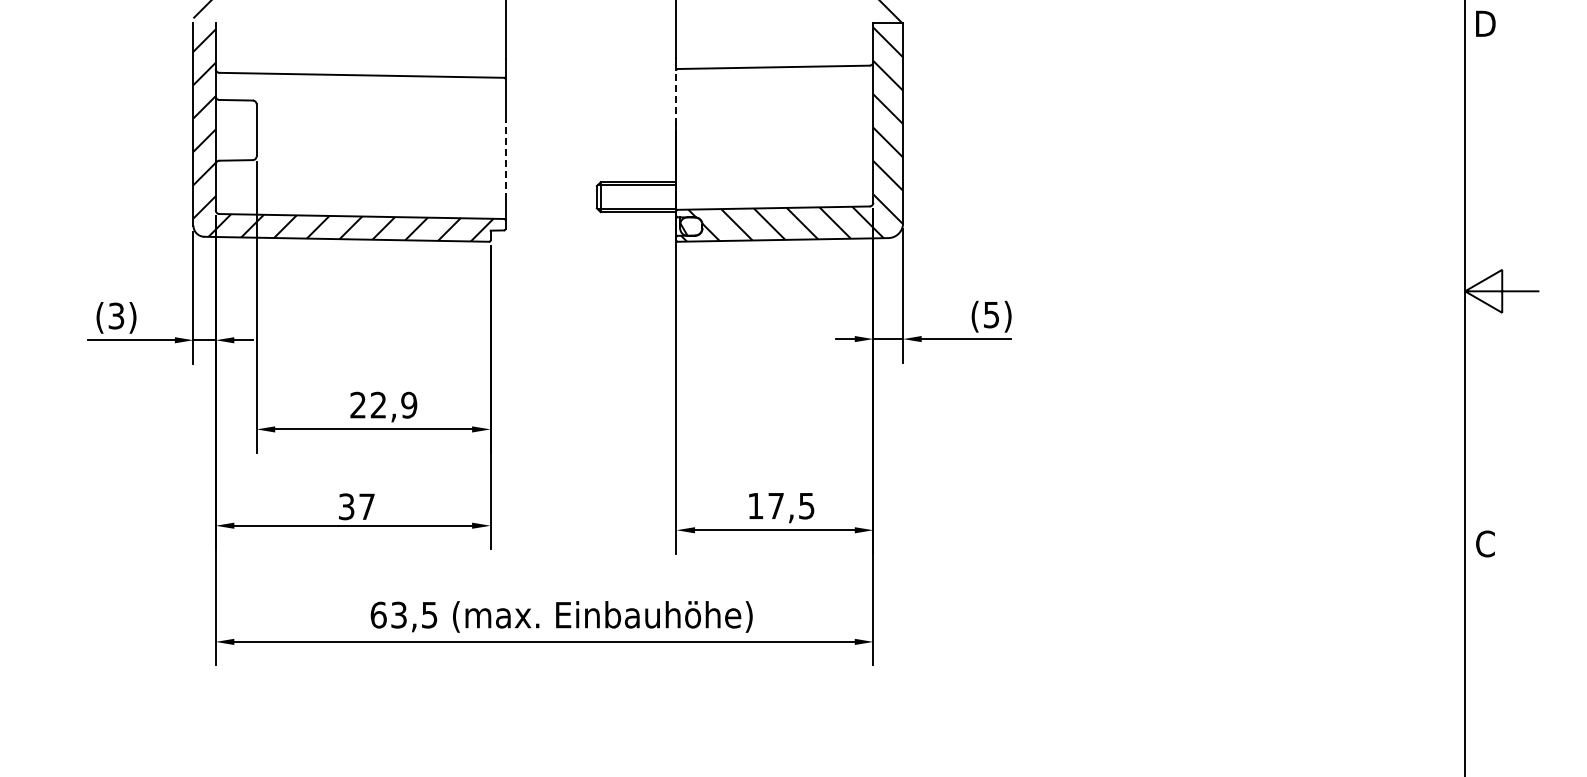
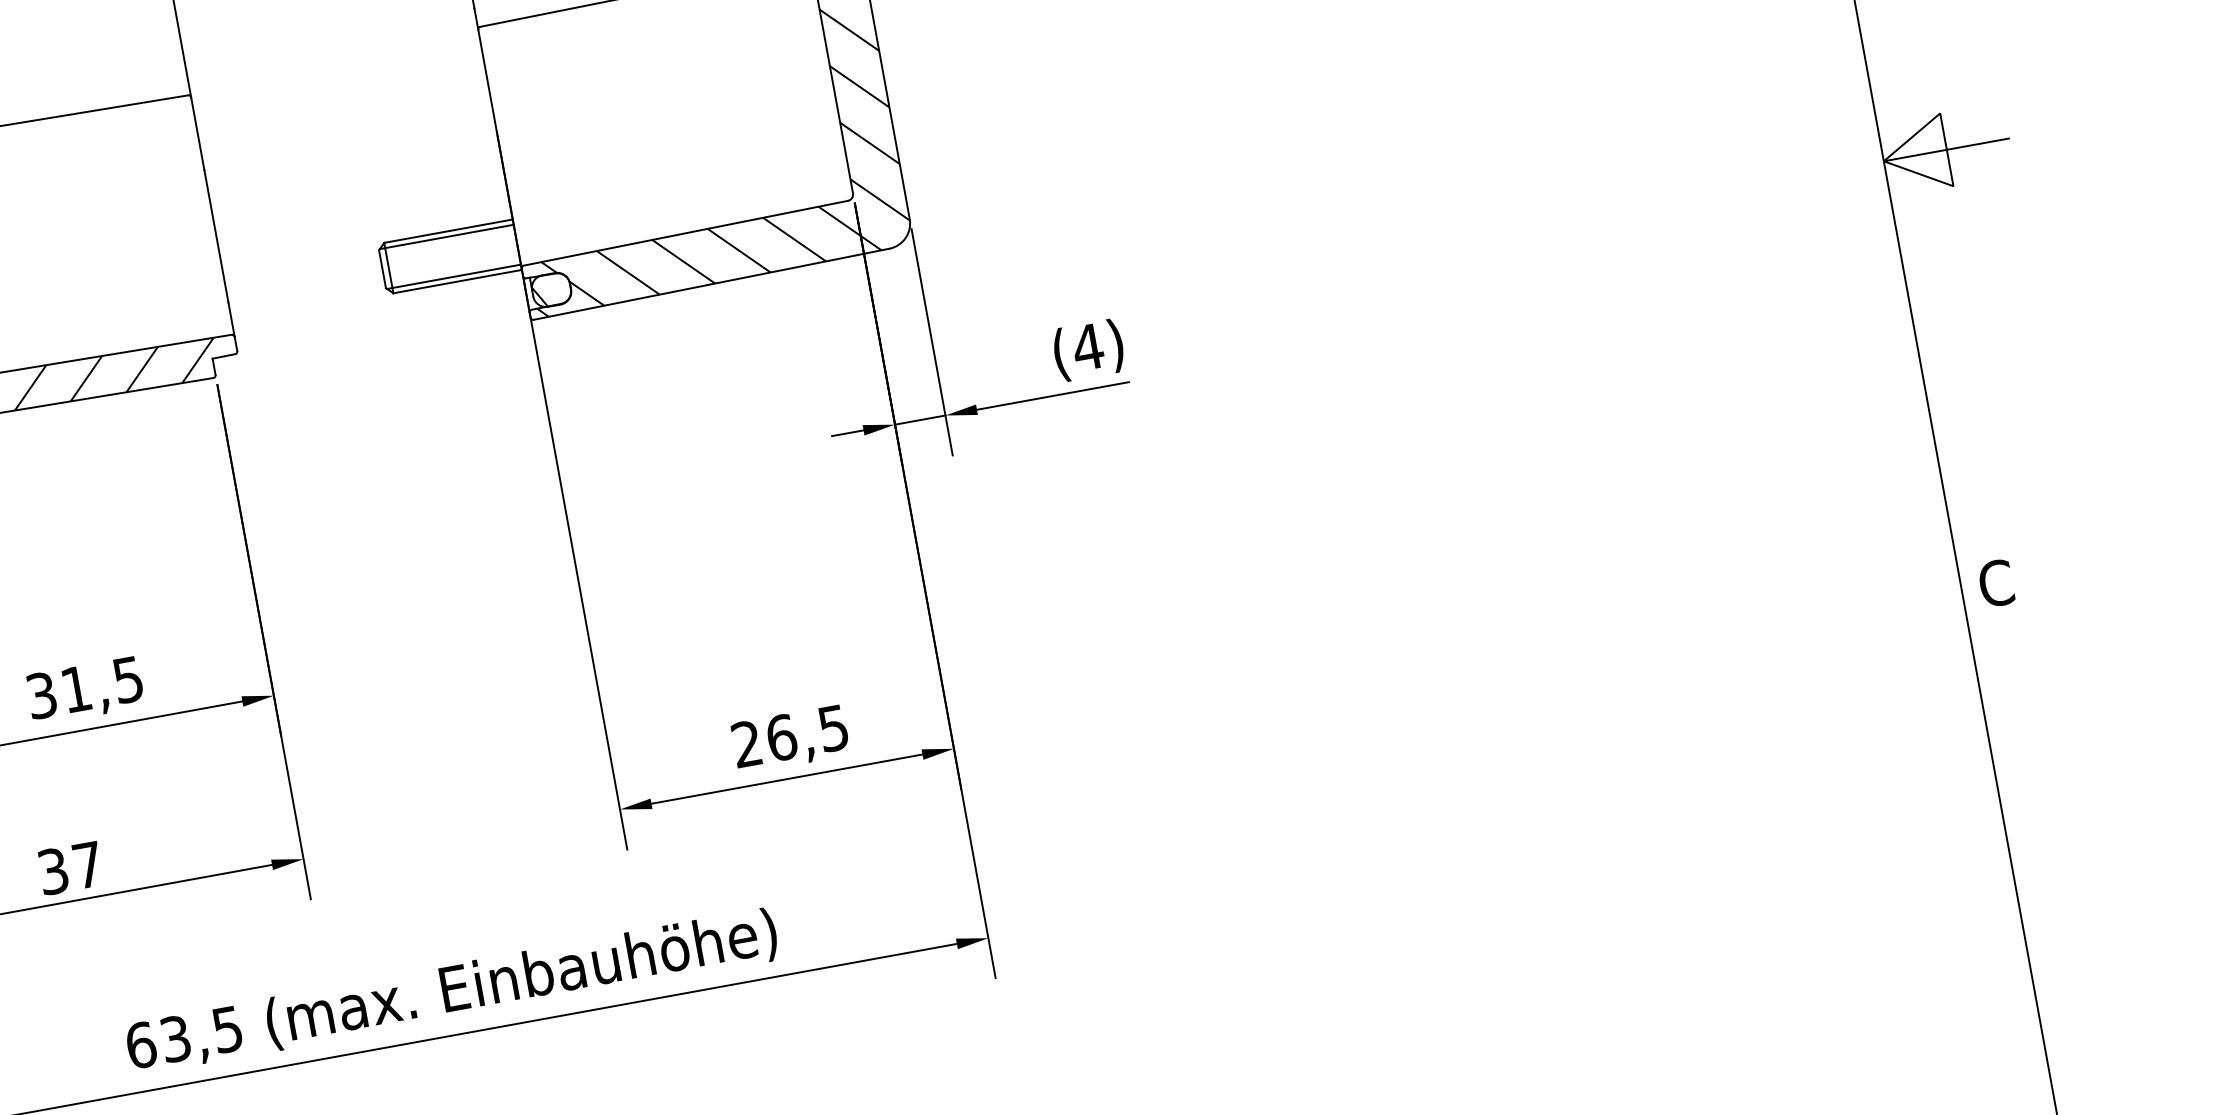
line: (676, 97) -> (486, 75), dashed -> solid
line: (505, 160) -> (216, 235), dashed -> solid
text: (991, 315) -> (1088, 348), (5) -> (4)
text: (383, 404) -> (84, 686), 22,9 -> 31,5
text: (766, 505) -> (765, 739), 17,5 -> 26,5

